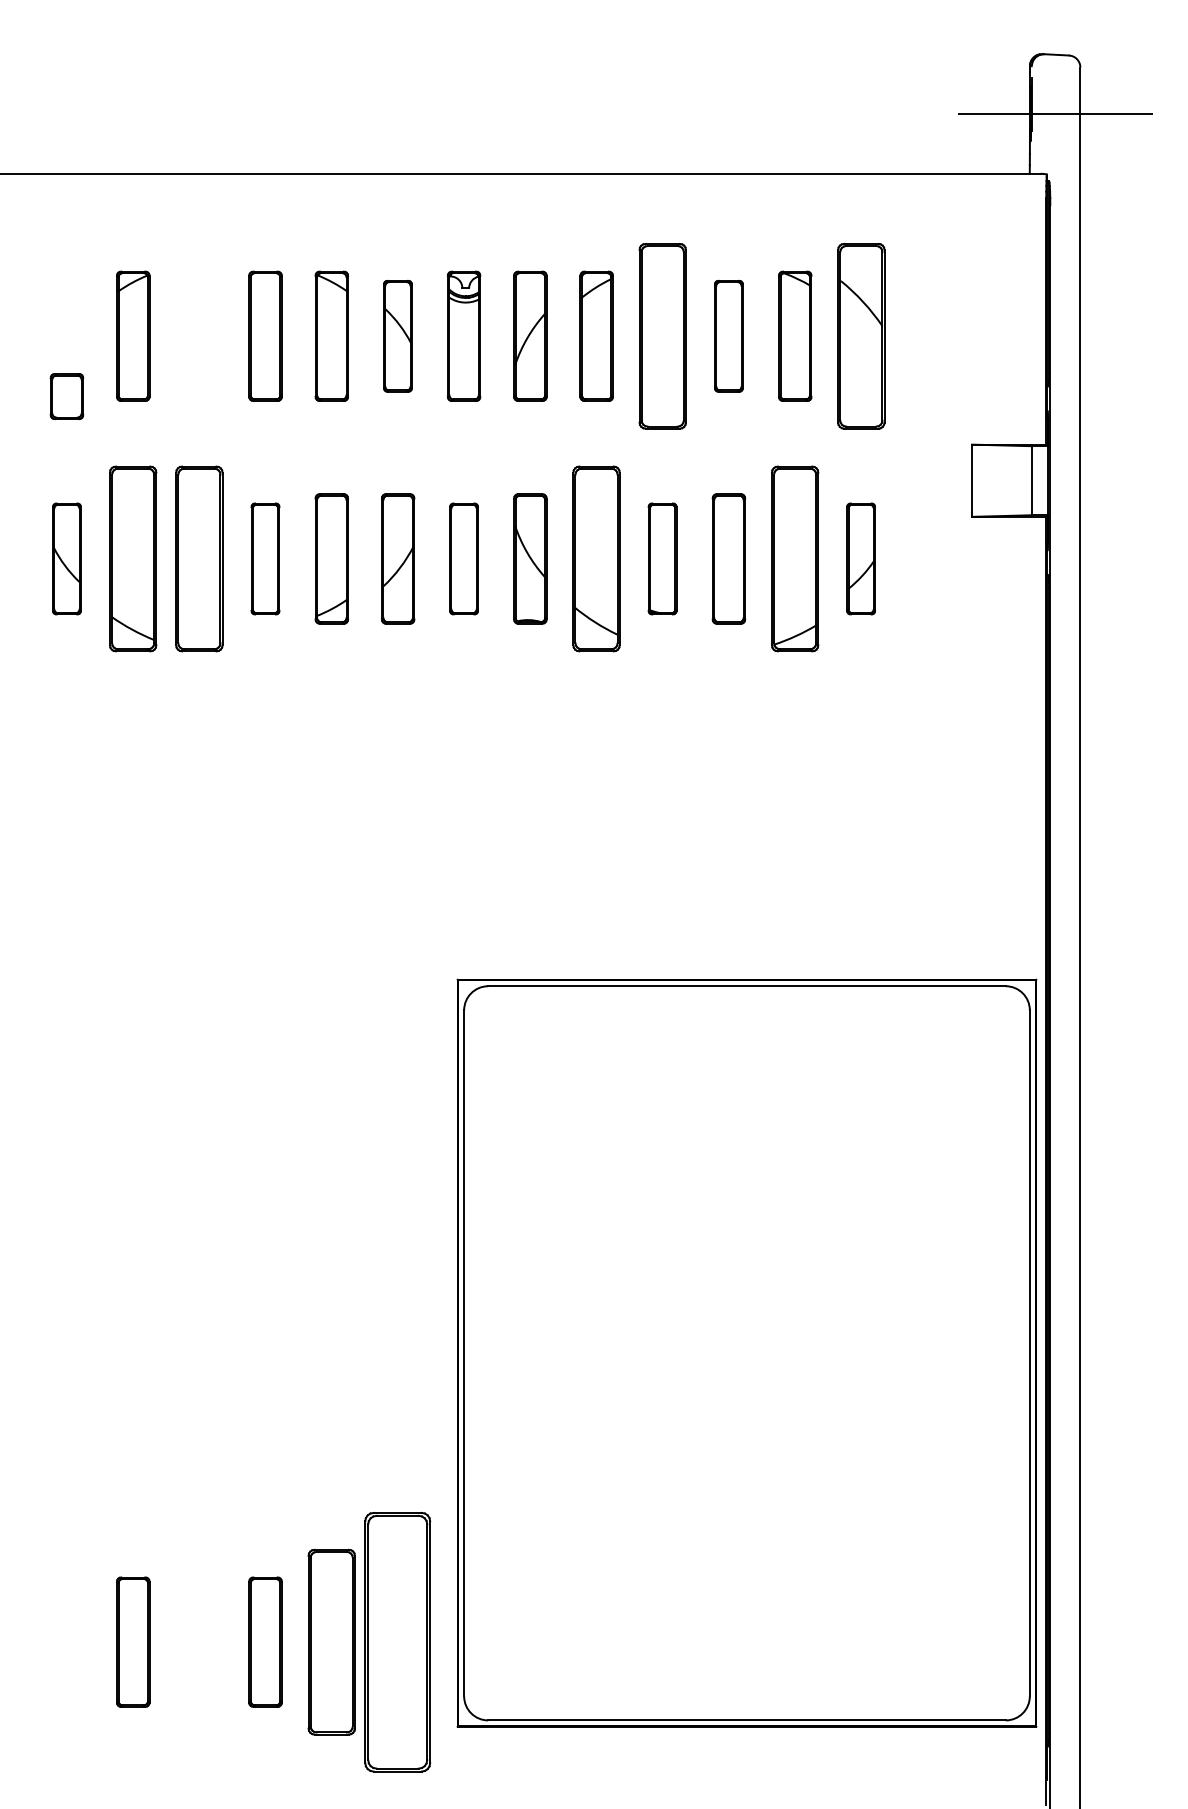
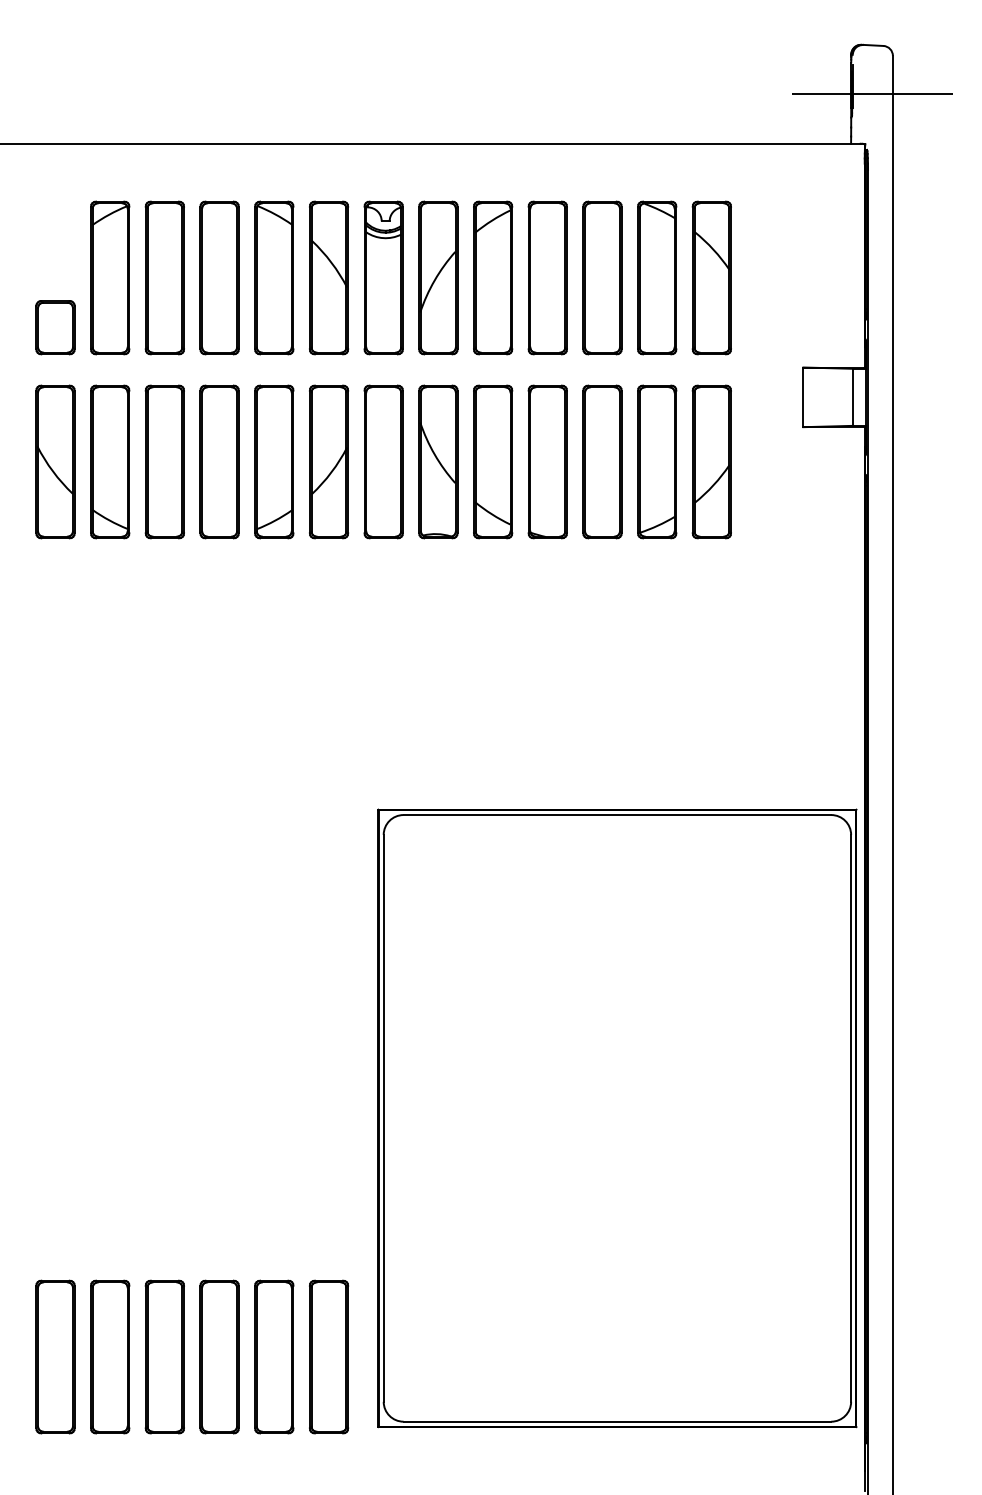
part: (133, 335) -> (110, 277), size x1.43
part: (198, 335) -> (164, 277), added
part: (265, 335) -> (219, 277), size x1.43
part: (331, 335) -> (274, 277), size x1.43
part: (397, 335) -> (328, 277), size x1.67
part: (463, 335) -> (383, 277), size x1.43
part: (530, 335) -> (438, 277), size x1.43
part: (597, 335) -> (493, 277), size x1.43
part: (728, 335) -> (602, 277), size x1.67
part: (795, 335) -> (657, 277), size x1.43
part: (66, 396) -> (55, 327), size x1.43
part: (66, 558) -> (55, 461), size x1.67
part: (265, 558) -> (219, 461), size x1.67
part: (331, 558) -> (274, 461), size x1.43
part: (398, 558) -> (329, 461), size x1.43
part: (463, 558) -> (383, 461), size x1.67
part: (530, 558) -> (438, 461), size x1.43
part: (662, 558) -> (547, 461), size x1.67
part: (728, 558) -> (602, 461), size x1.43
part: (860, 558) -> (711, 461), size x1.67
part: (66, 1641) -> (55, 1356), added
part: (133, 1641) -> (110, 1356), size x1.43
part: (198, 1641) -> (164, 1356), added
part: (265, 1641) -> (219, 1356), size x1.43
part: (398, 1641) -> (329, 1356), size x0.71

